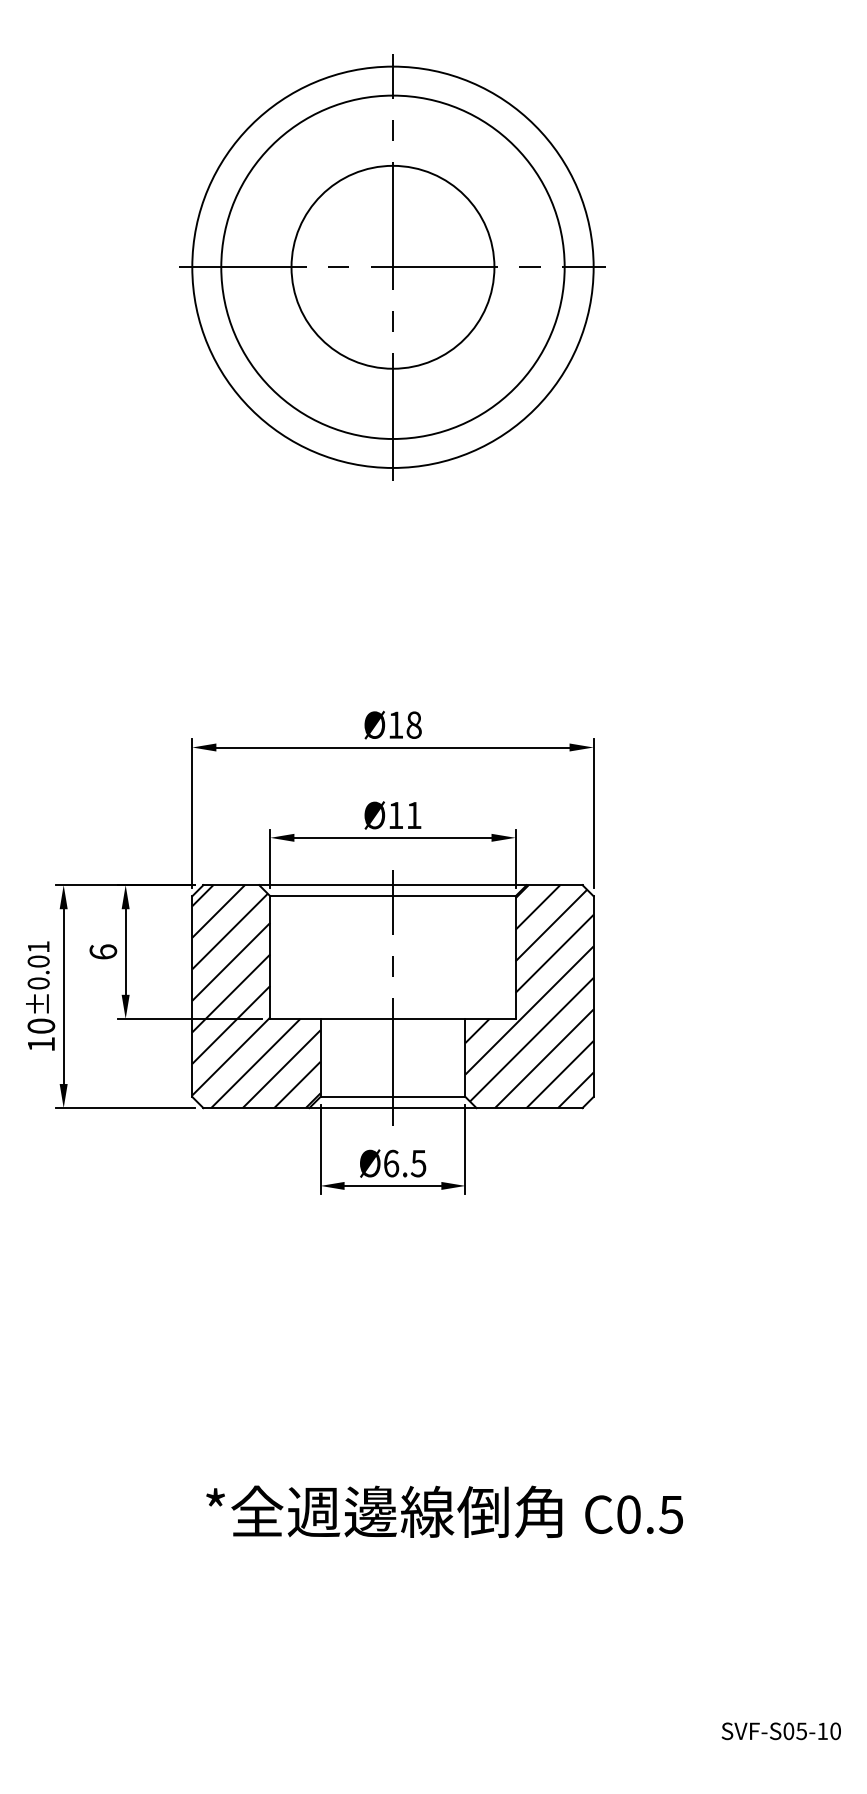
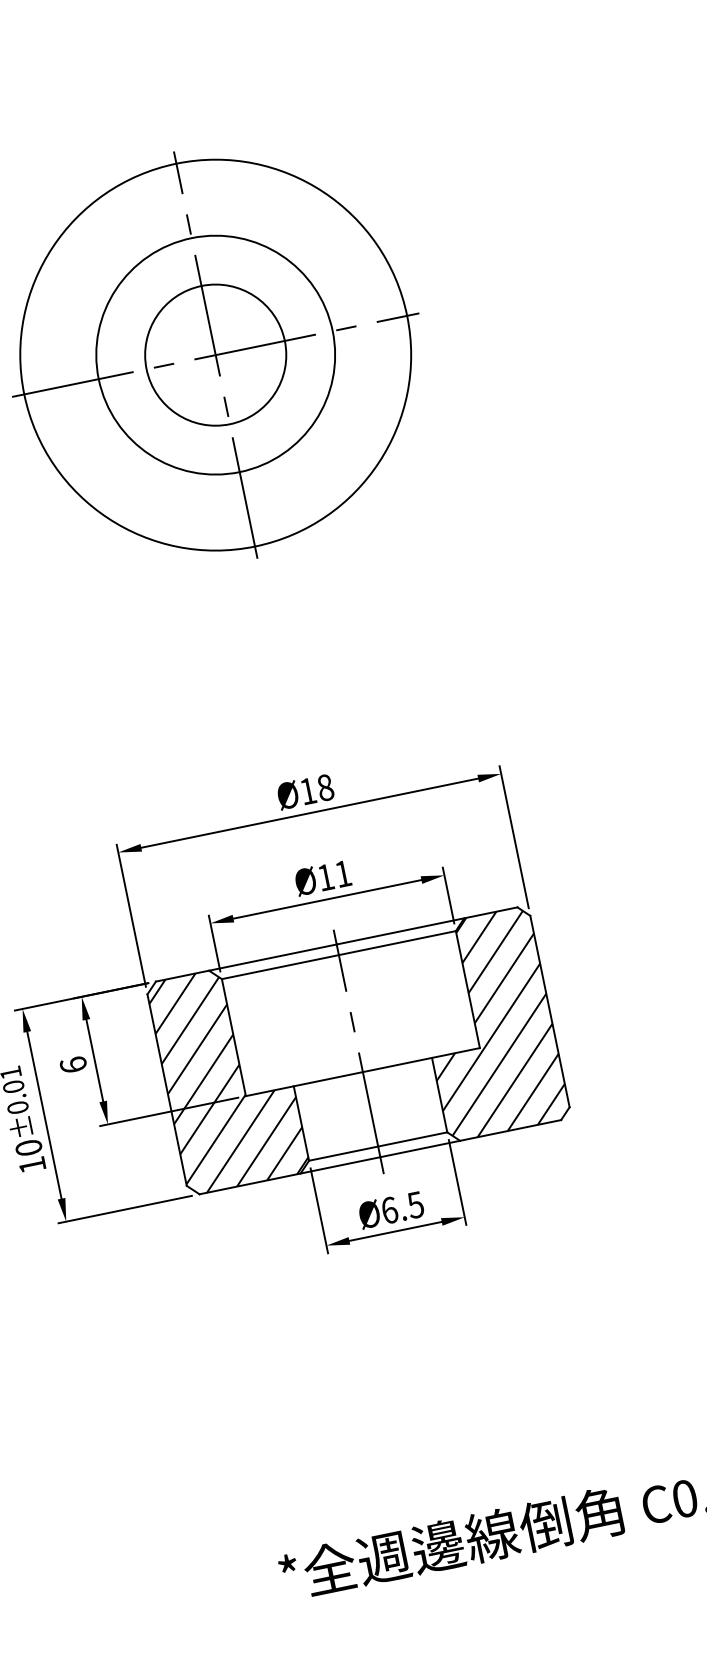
circle: (392, 266) -> (215, 354), size x0.71
circle: (392, 266) -> (215, 354), size x0.71

